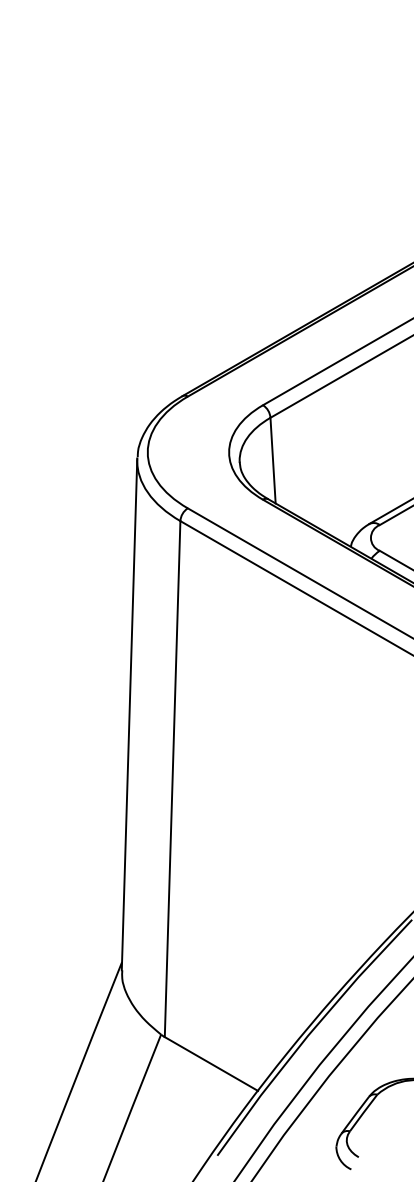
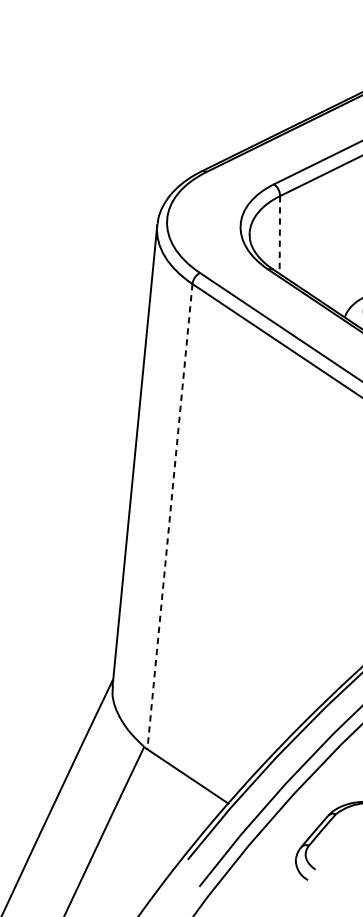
line: (273, 460) -> (280, 234), solid -> dashed
line: (172, 779) -> (169, 517), solid -> dashed

